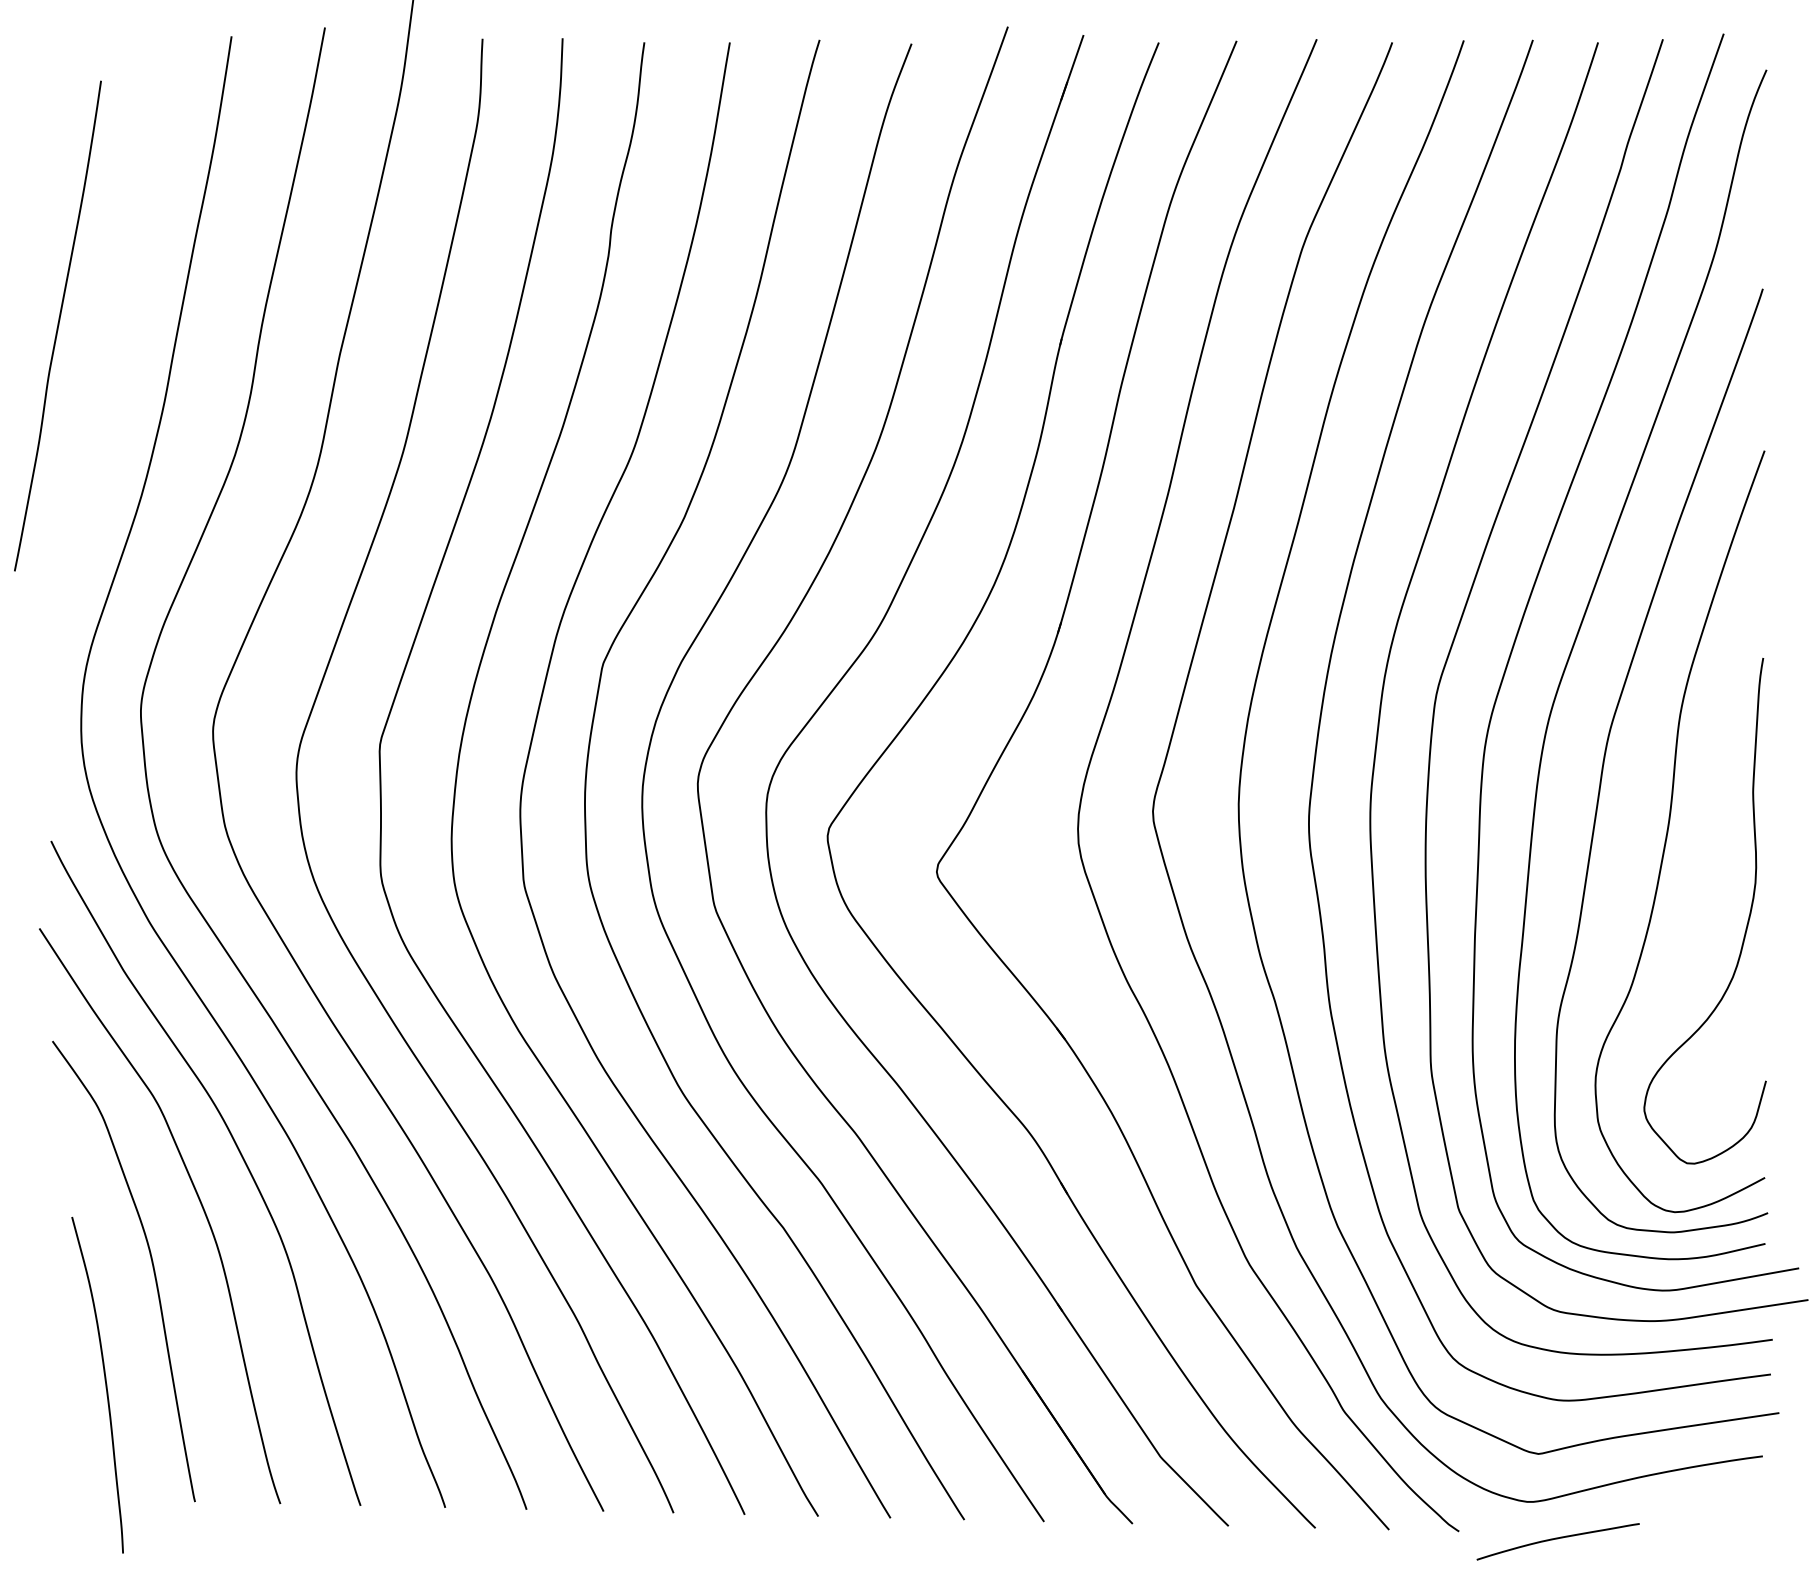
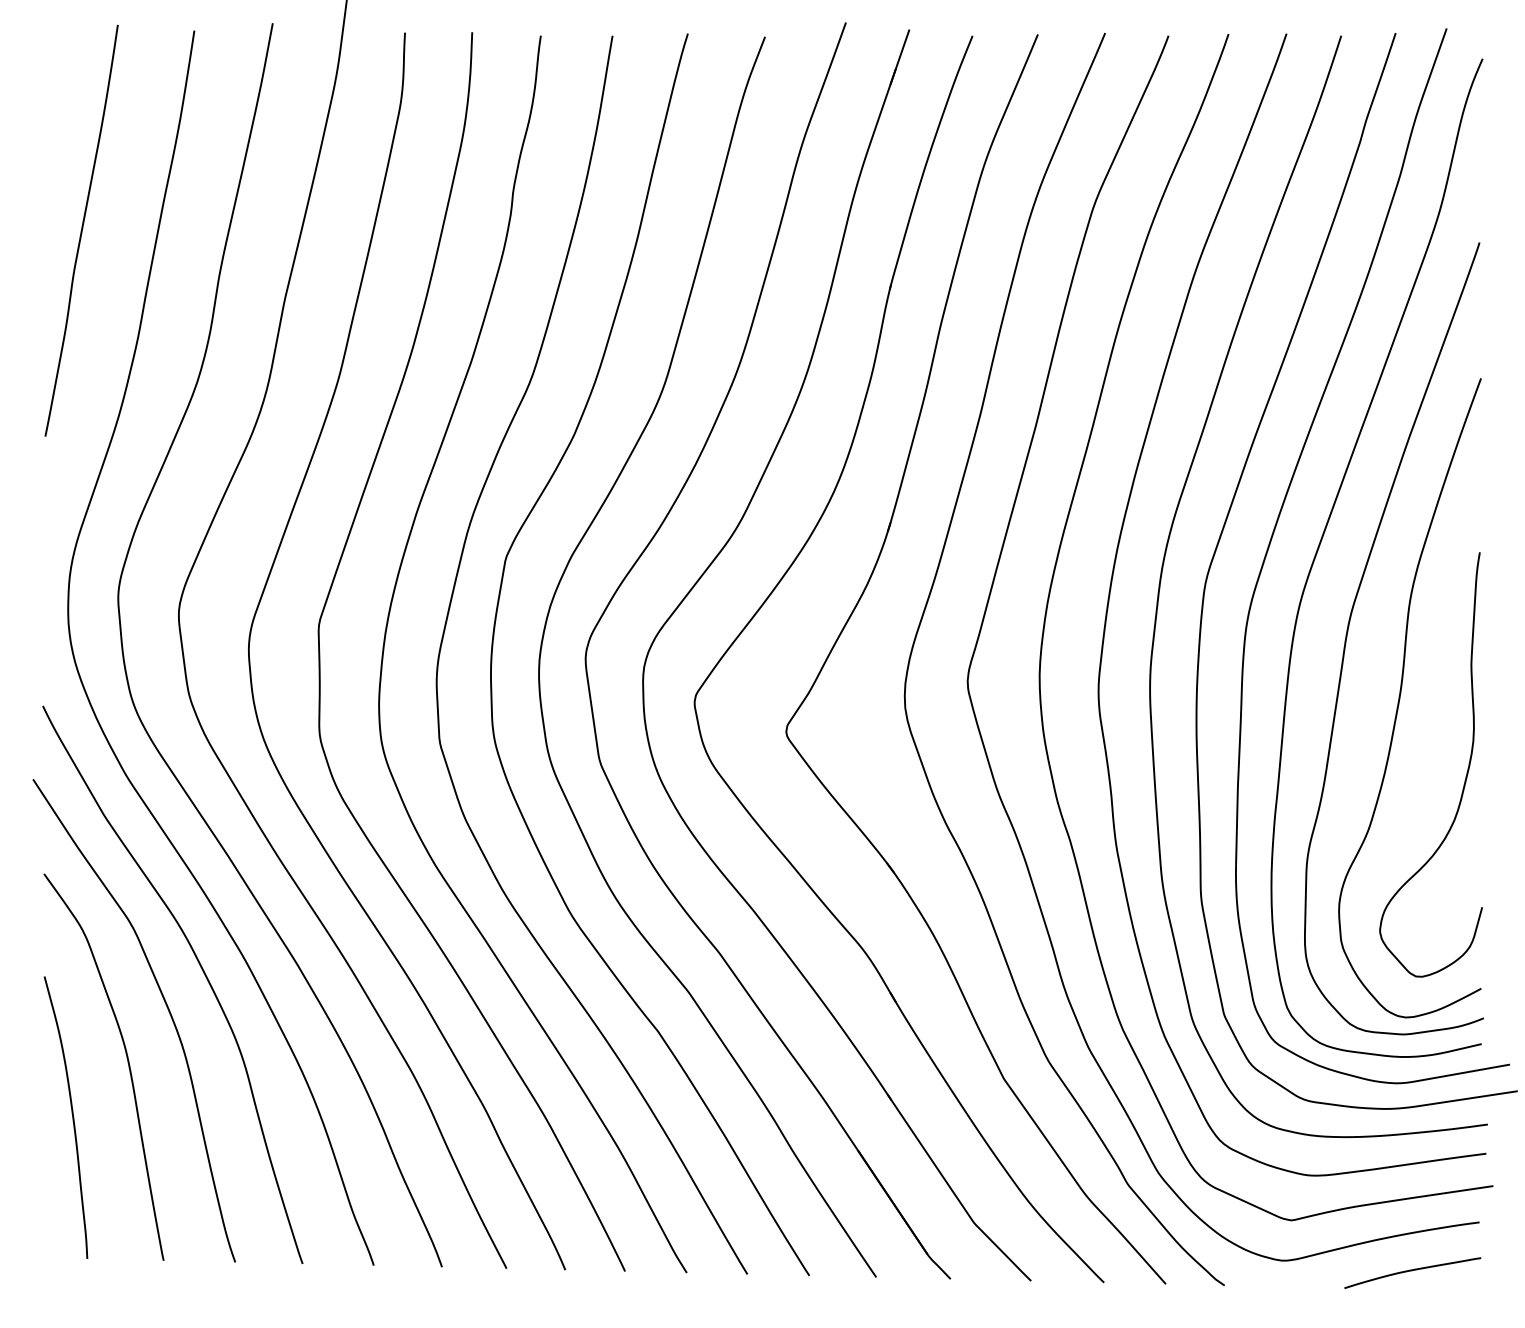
curve: (57, 325) -> (81, 230), moved
curve: (105, 1384) -> (72, 1117), moved
curve: (1557, 1539) -> (1412, 1271), moved

